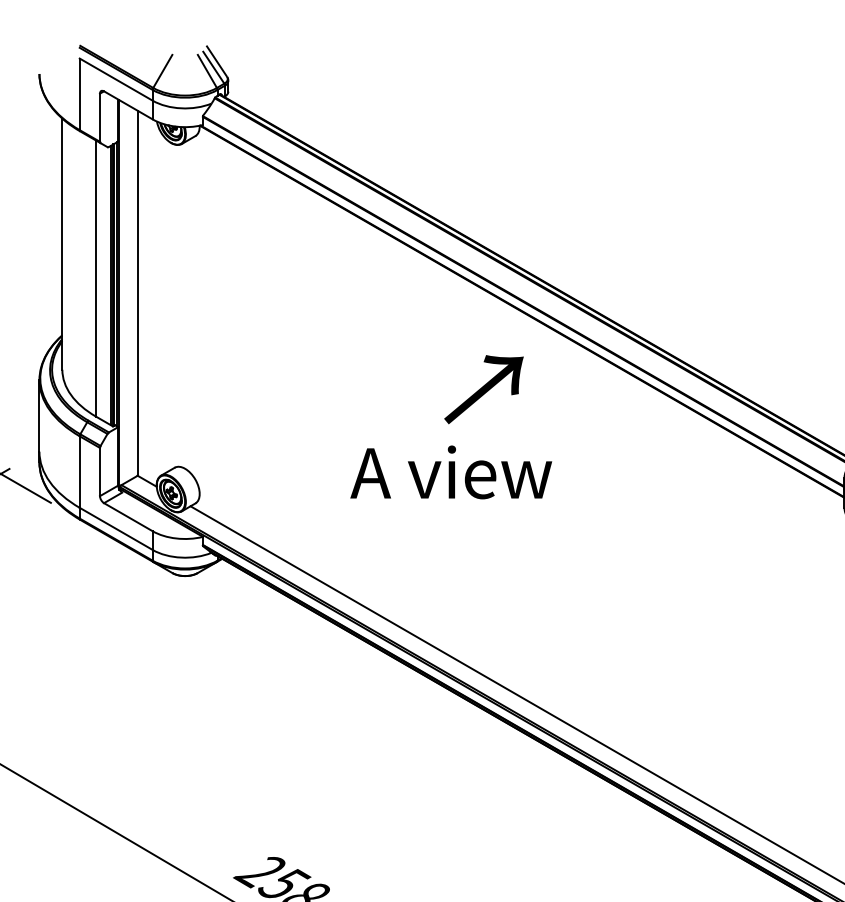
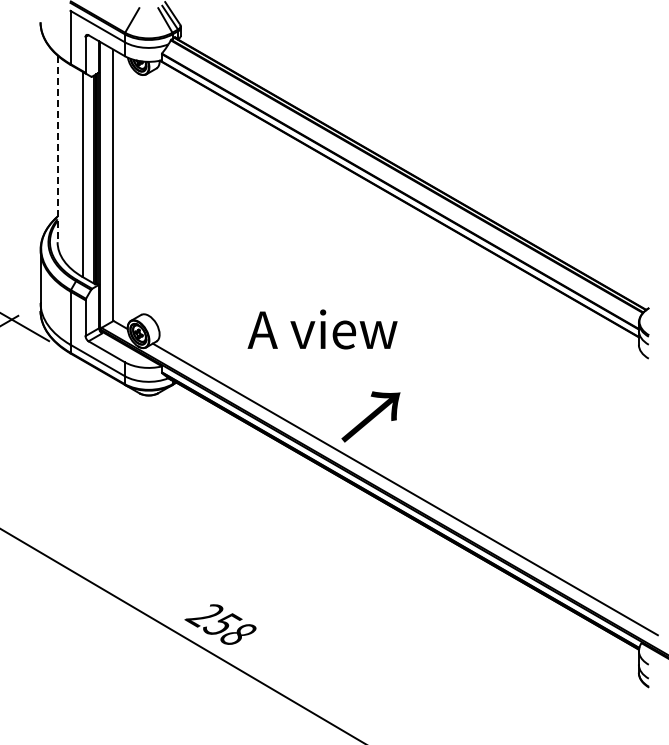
line: (62, 245) -> (57, 149), solid -> dashed
text: (483, 389) -> (370, 416), moved
text: (451, 472) -> (322, 329), moved

